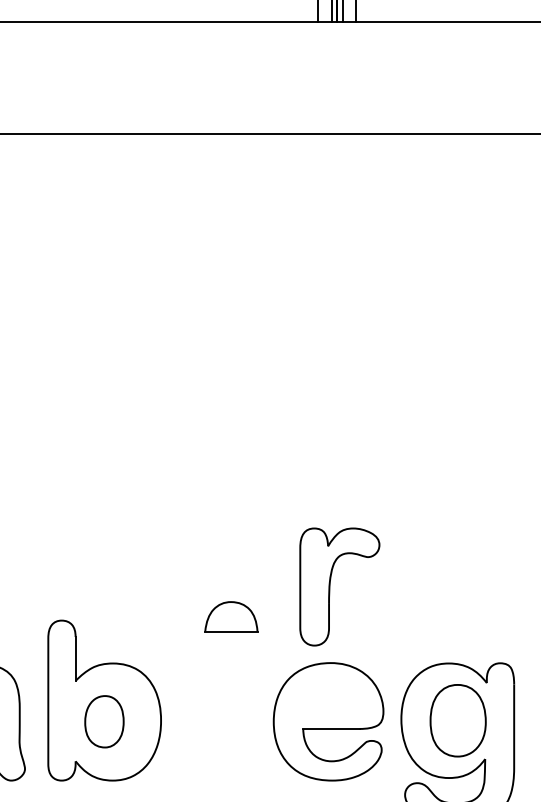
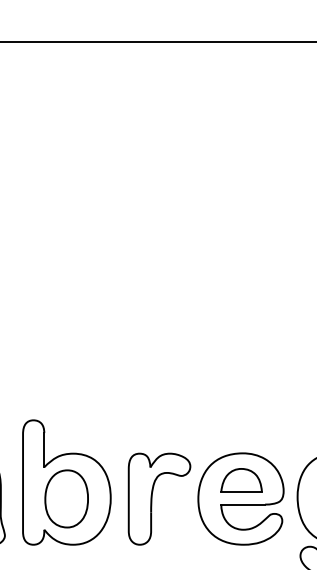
part: (330, 586) -> (152, 498), moved
part: (231, 616) -> (241, 480), moved
part: (104, 721) -> (66, 498), size x1.43

